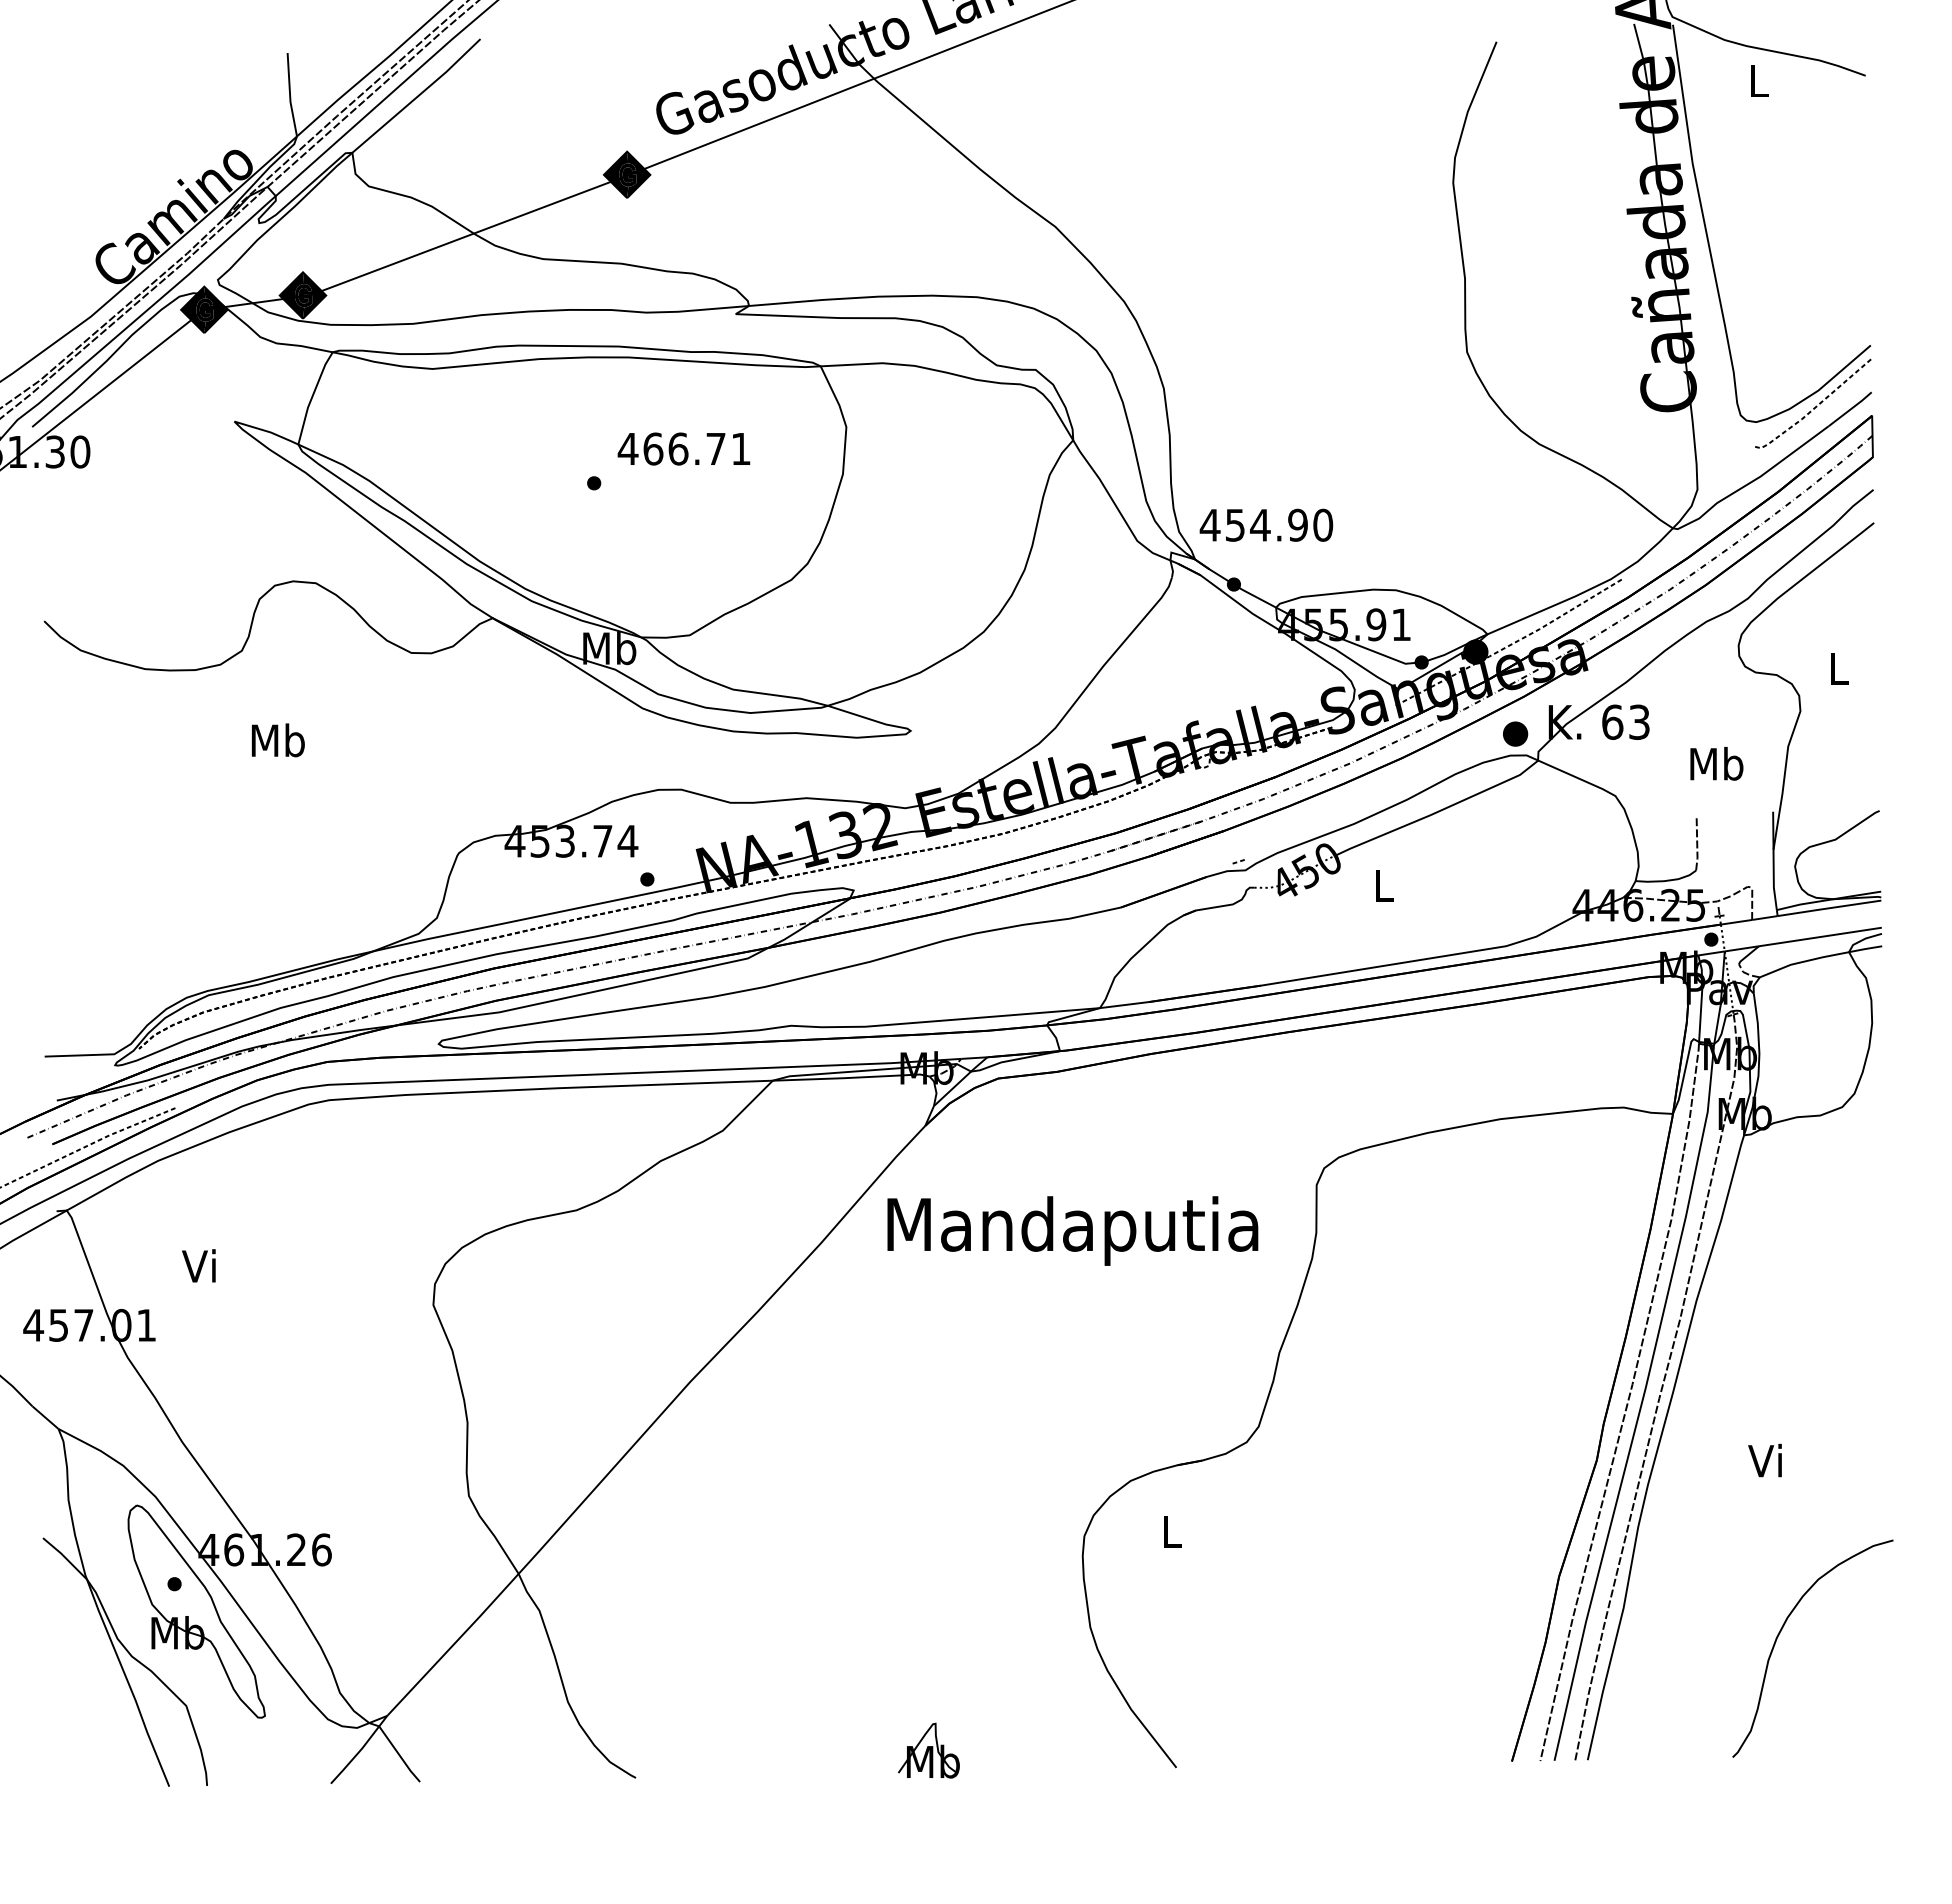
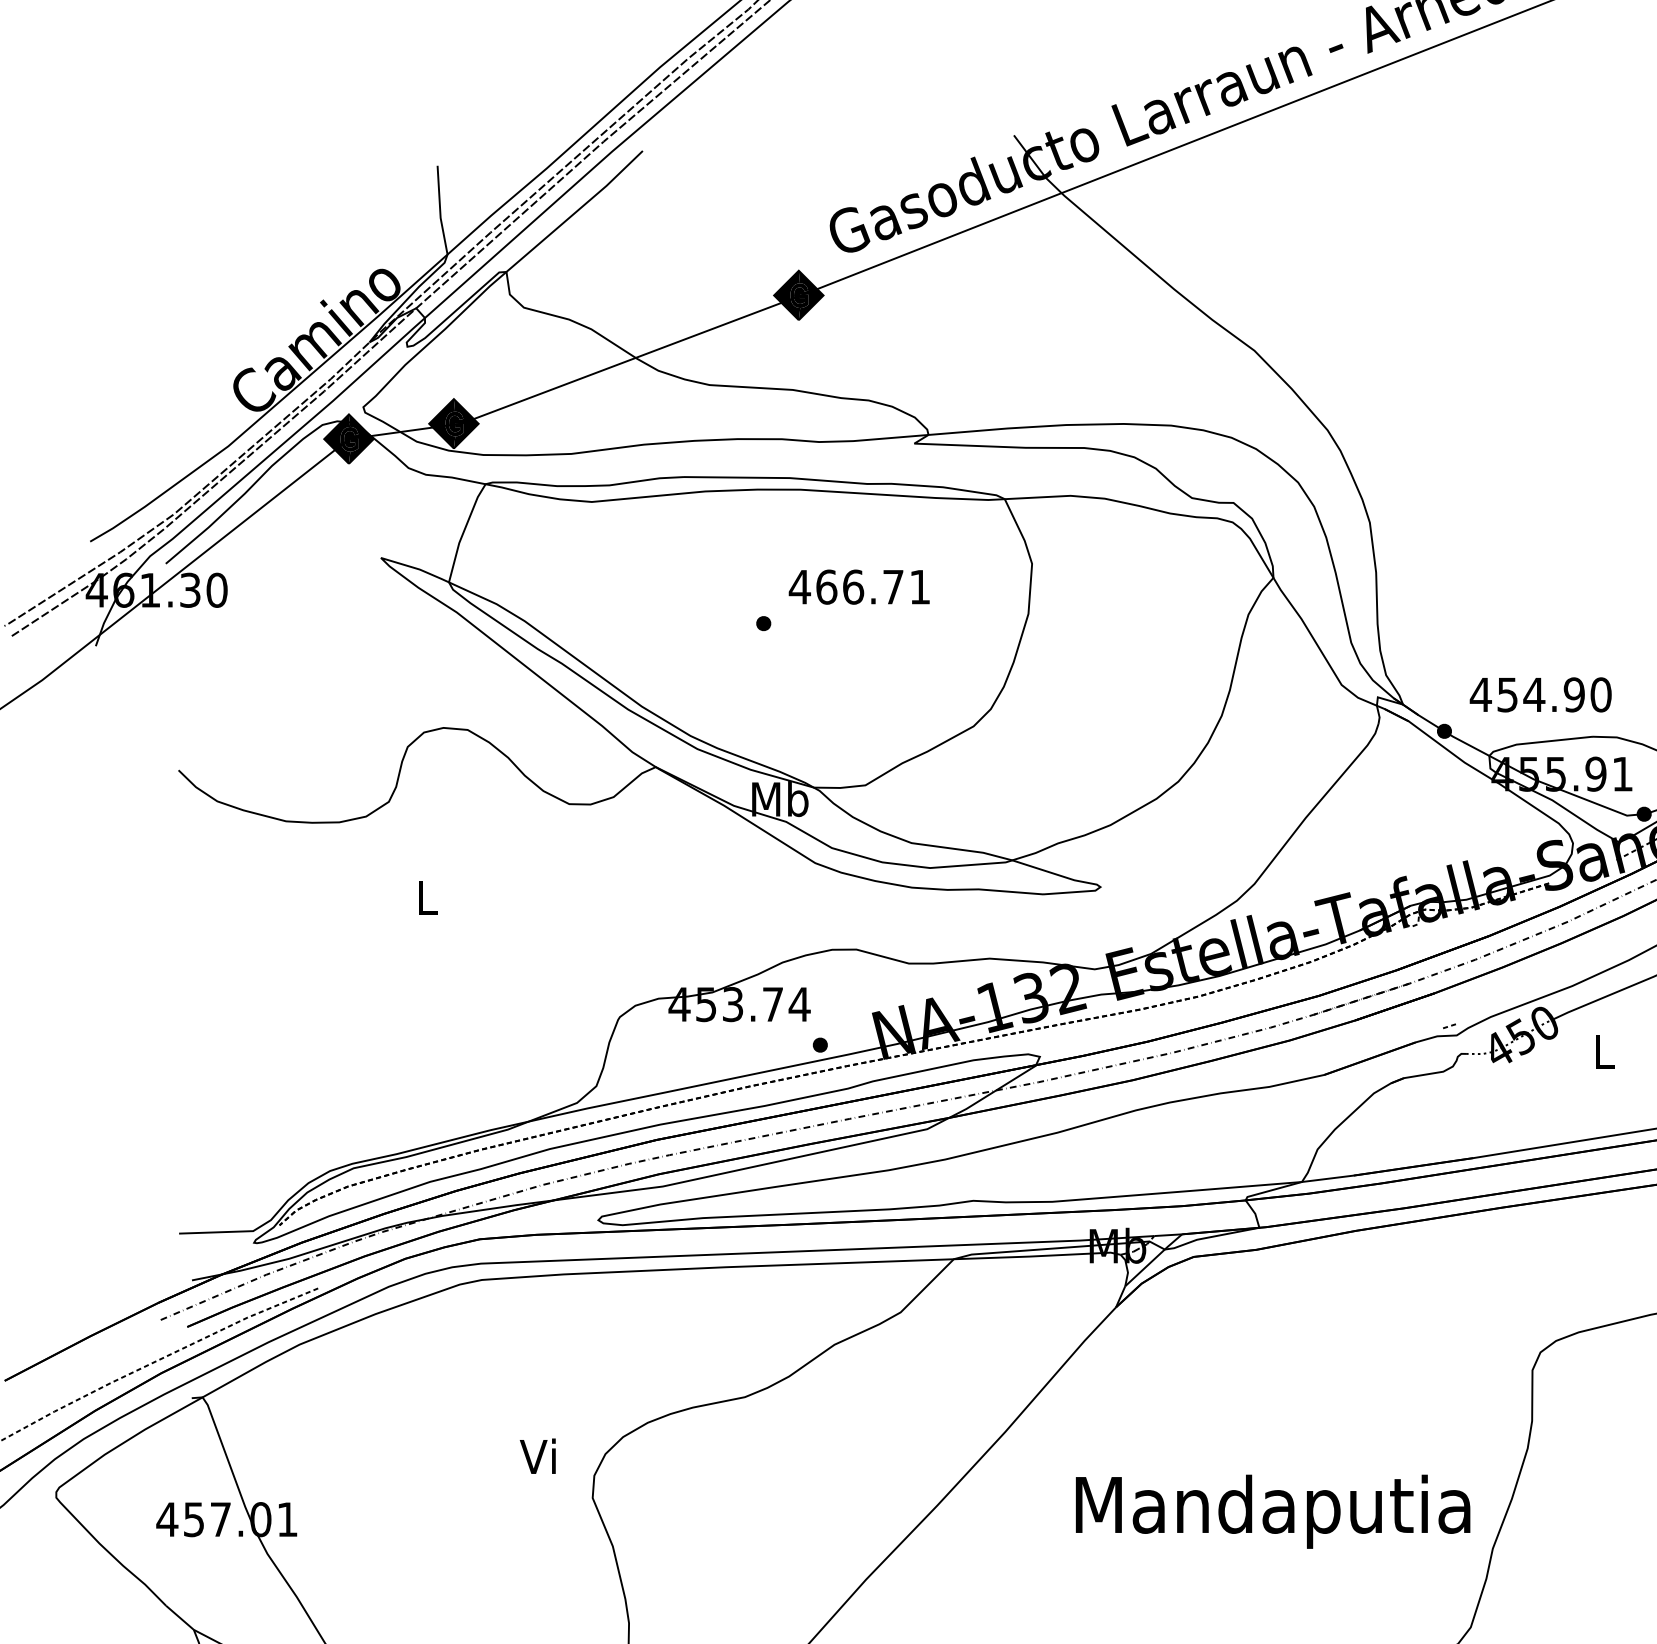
text: (1266, 524) -> (1540, 694), moved
text: (277, 740) -> (426, 897), Mb -> L
text: (1072, 1230) -> (1272, 1511), moved
text: (198, 1265) -> (537, 1455), moved

